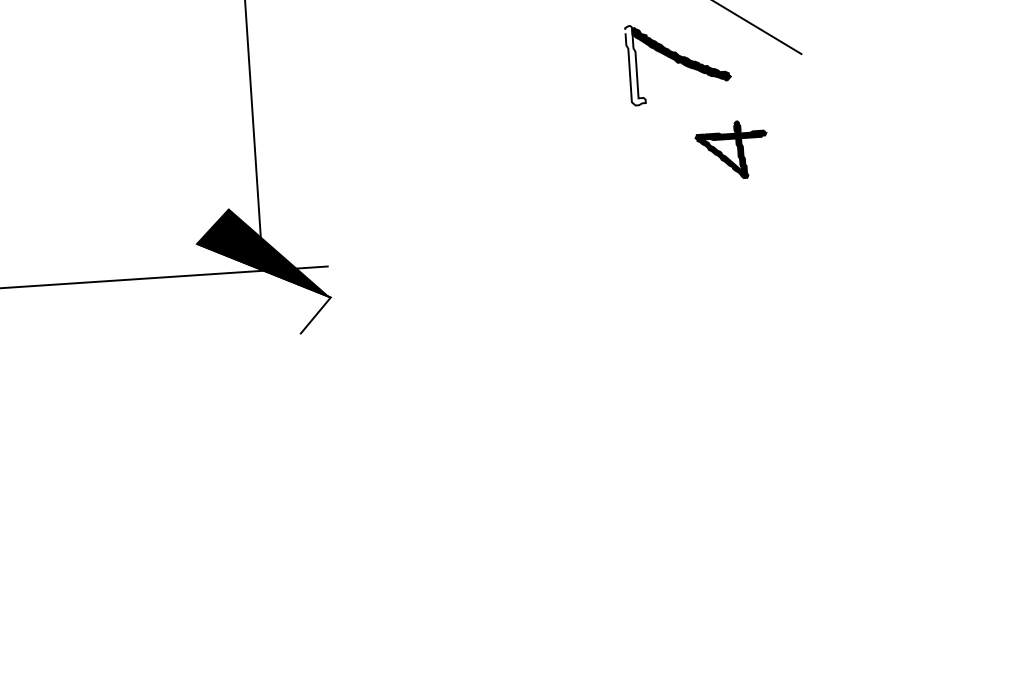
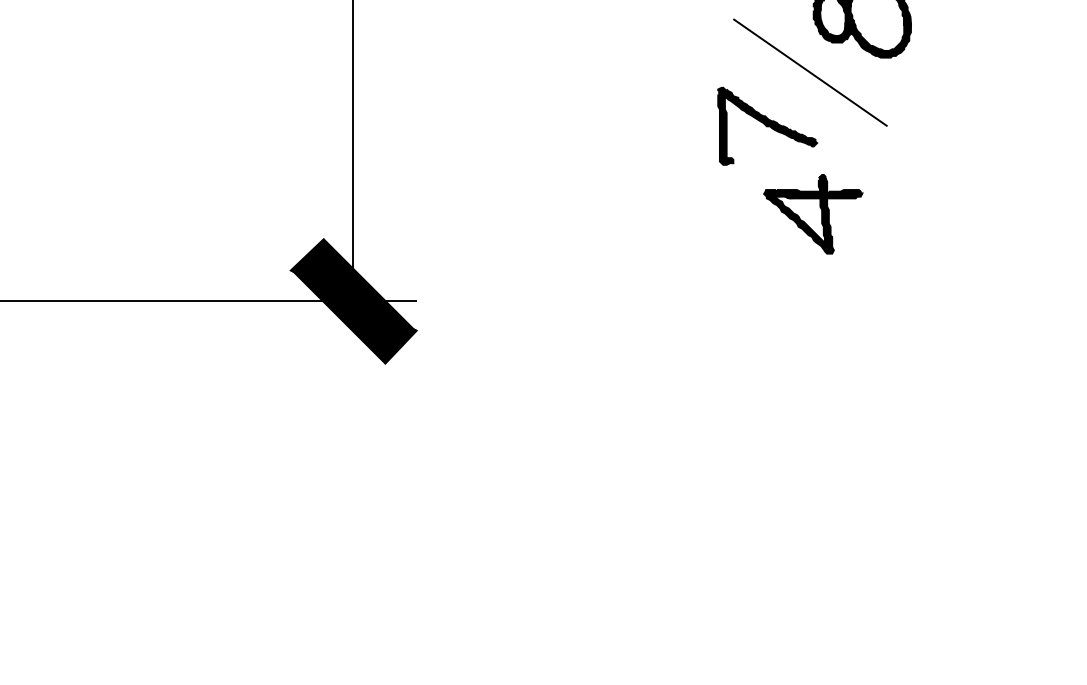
fill: (635, 64) -> (725, 125), added
part: (731, 150) -> (813, 214), size x1.43
fill: (264, 288) -> (353, 317), added

